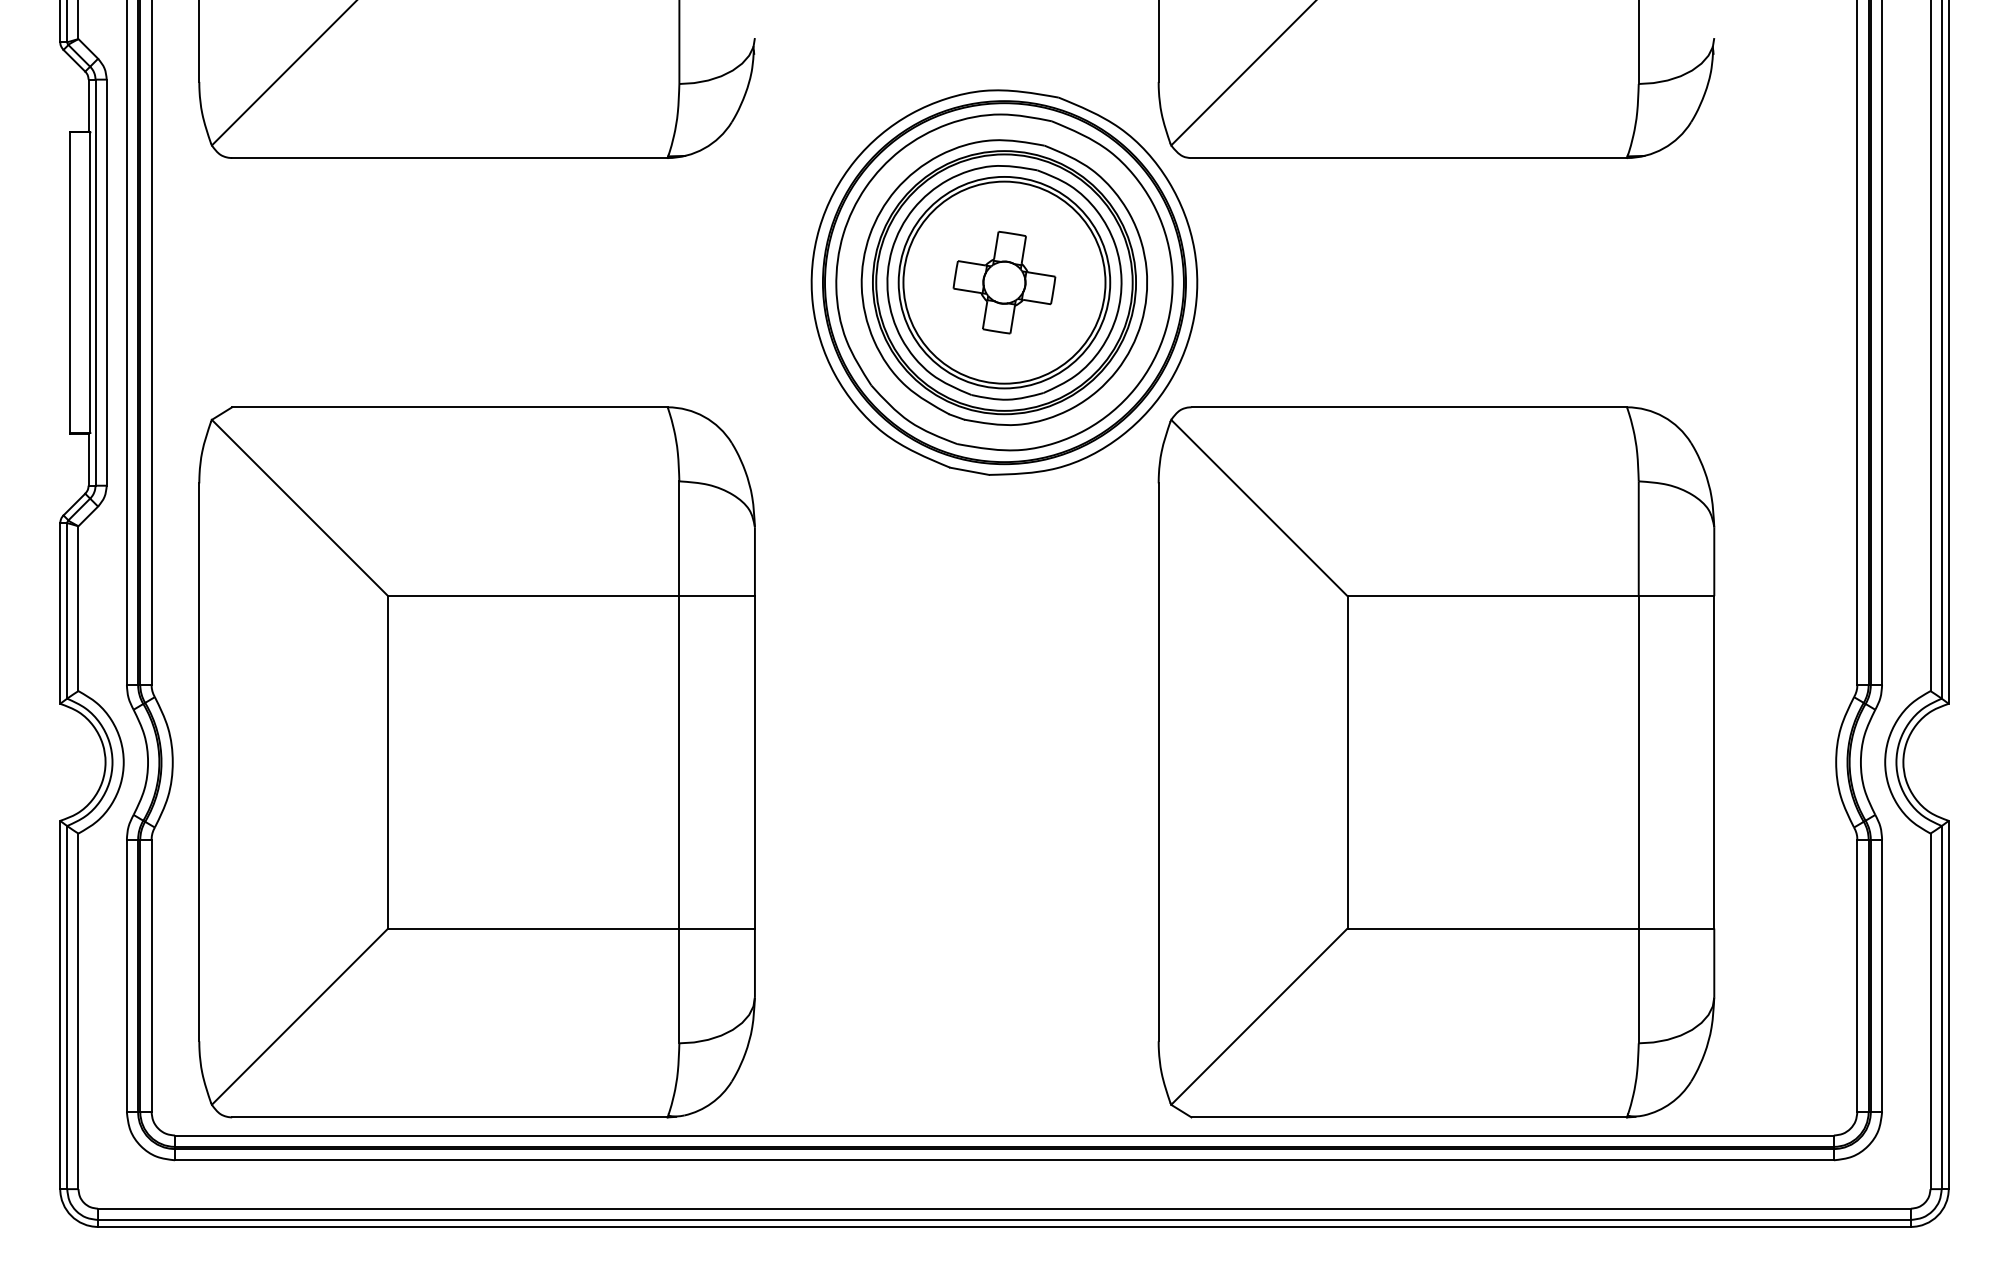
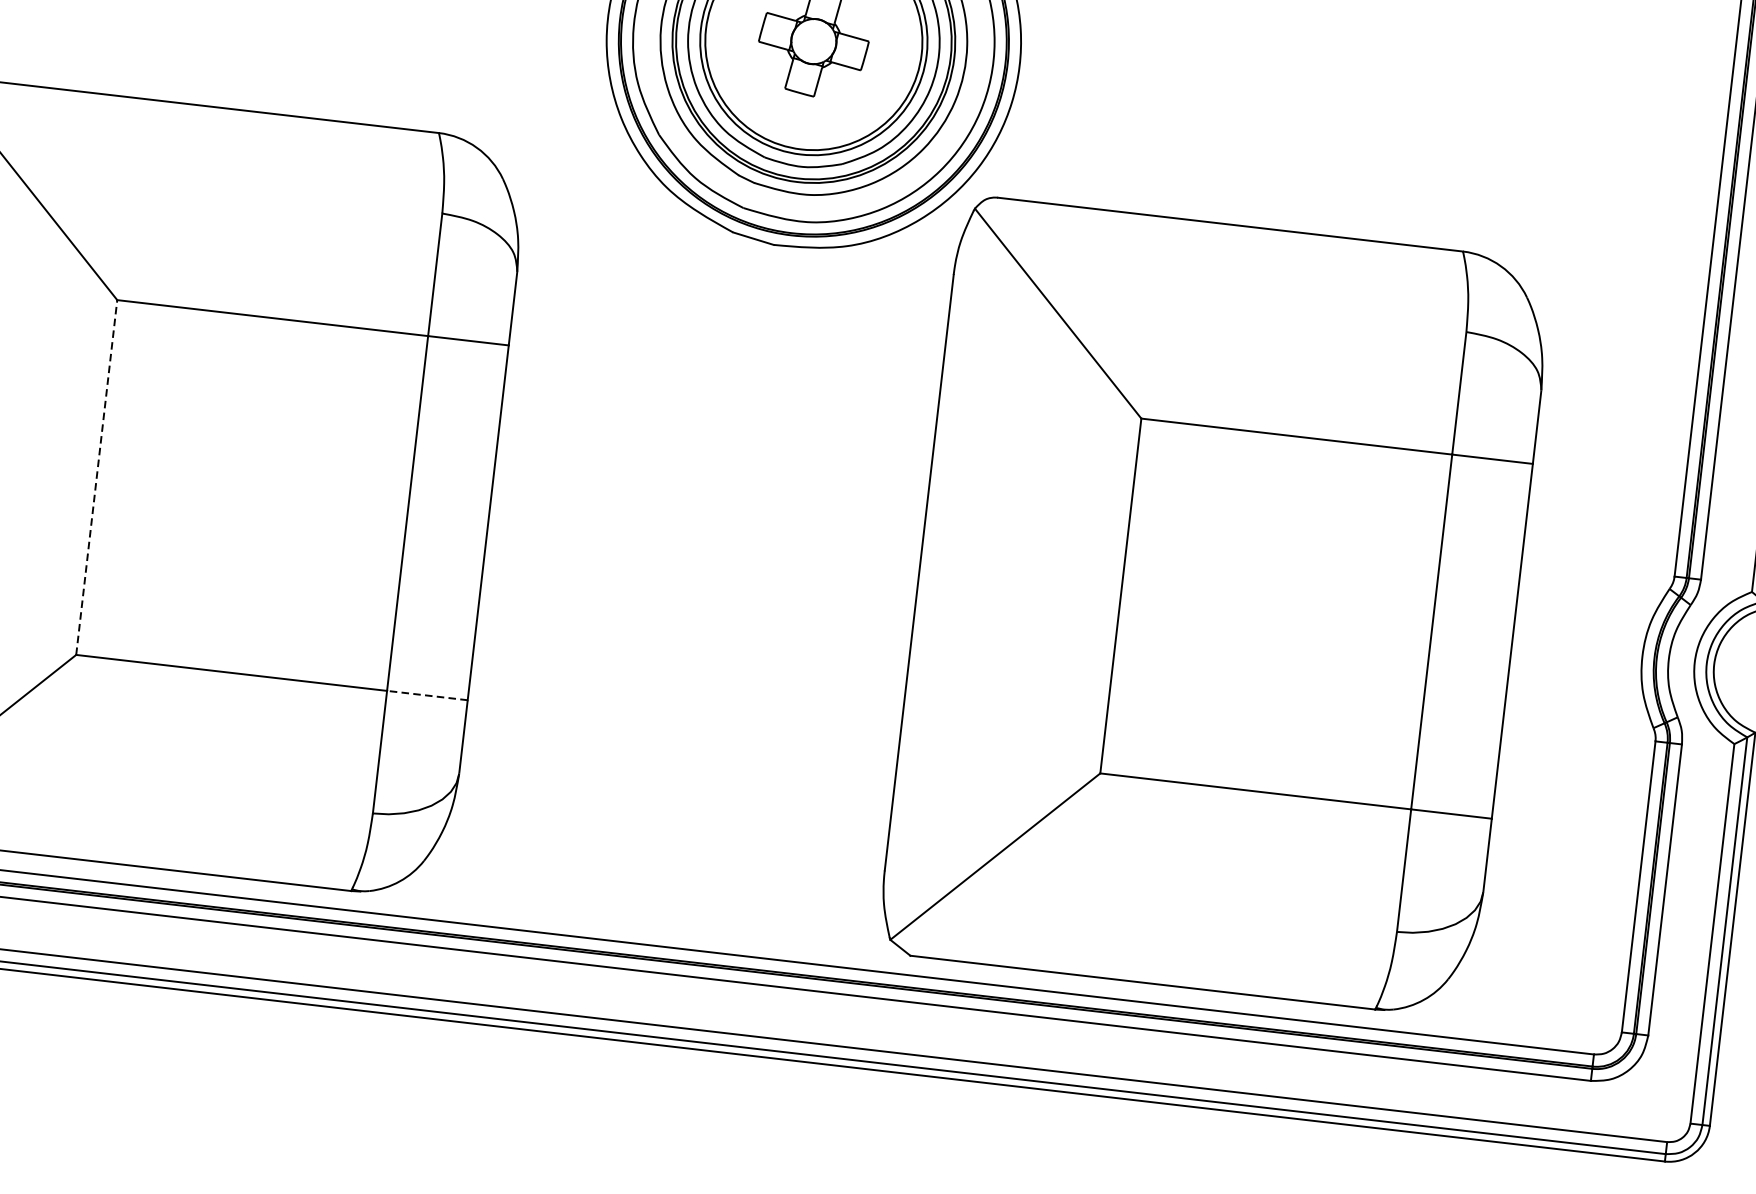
line: (388, 761) -> (97, 476), solid -> dashed
line: (717, 928) -> (427, 695), solid -> dashed

